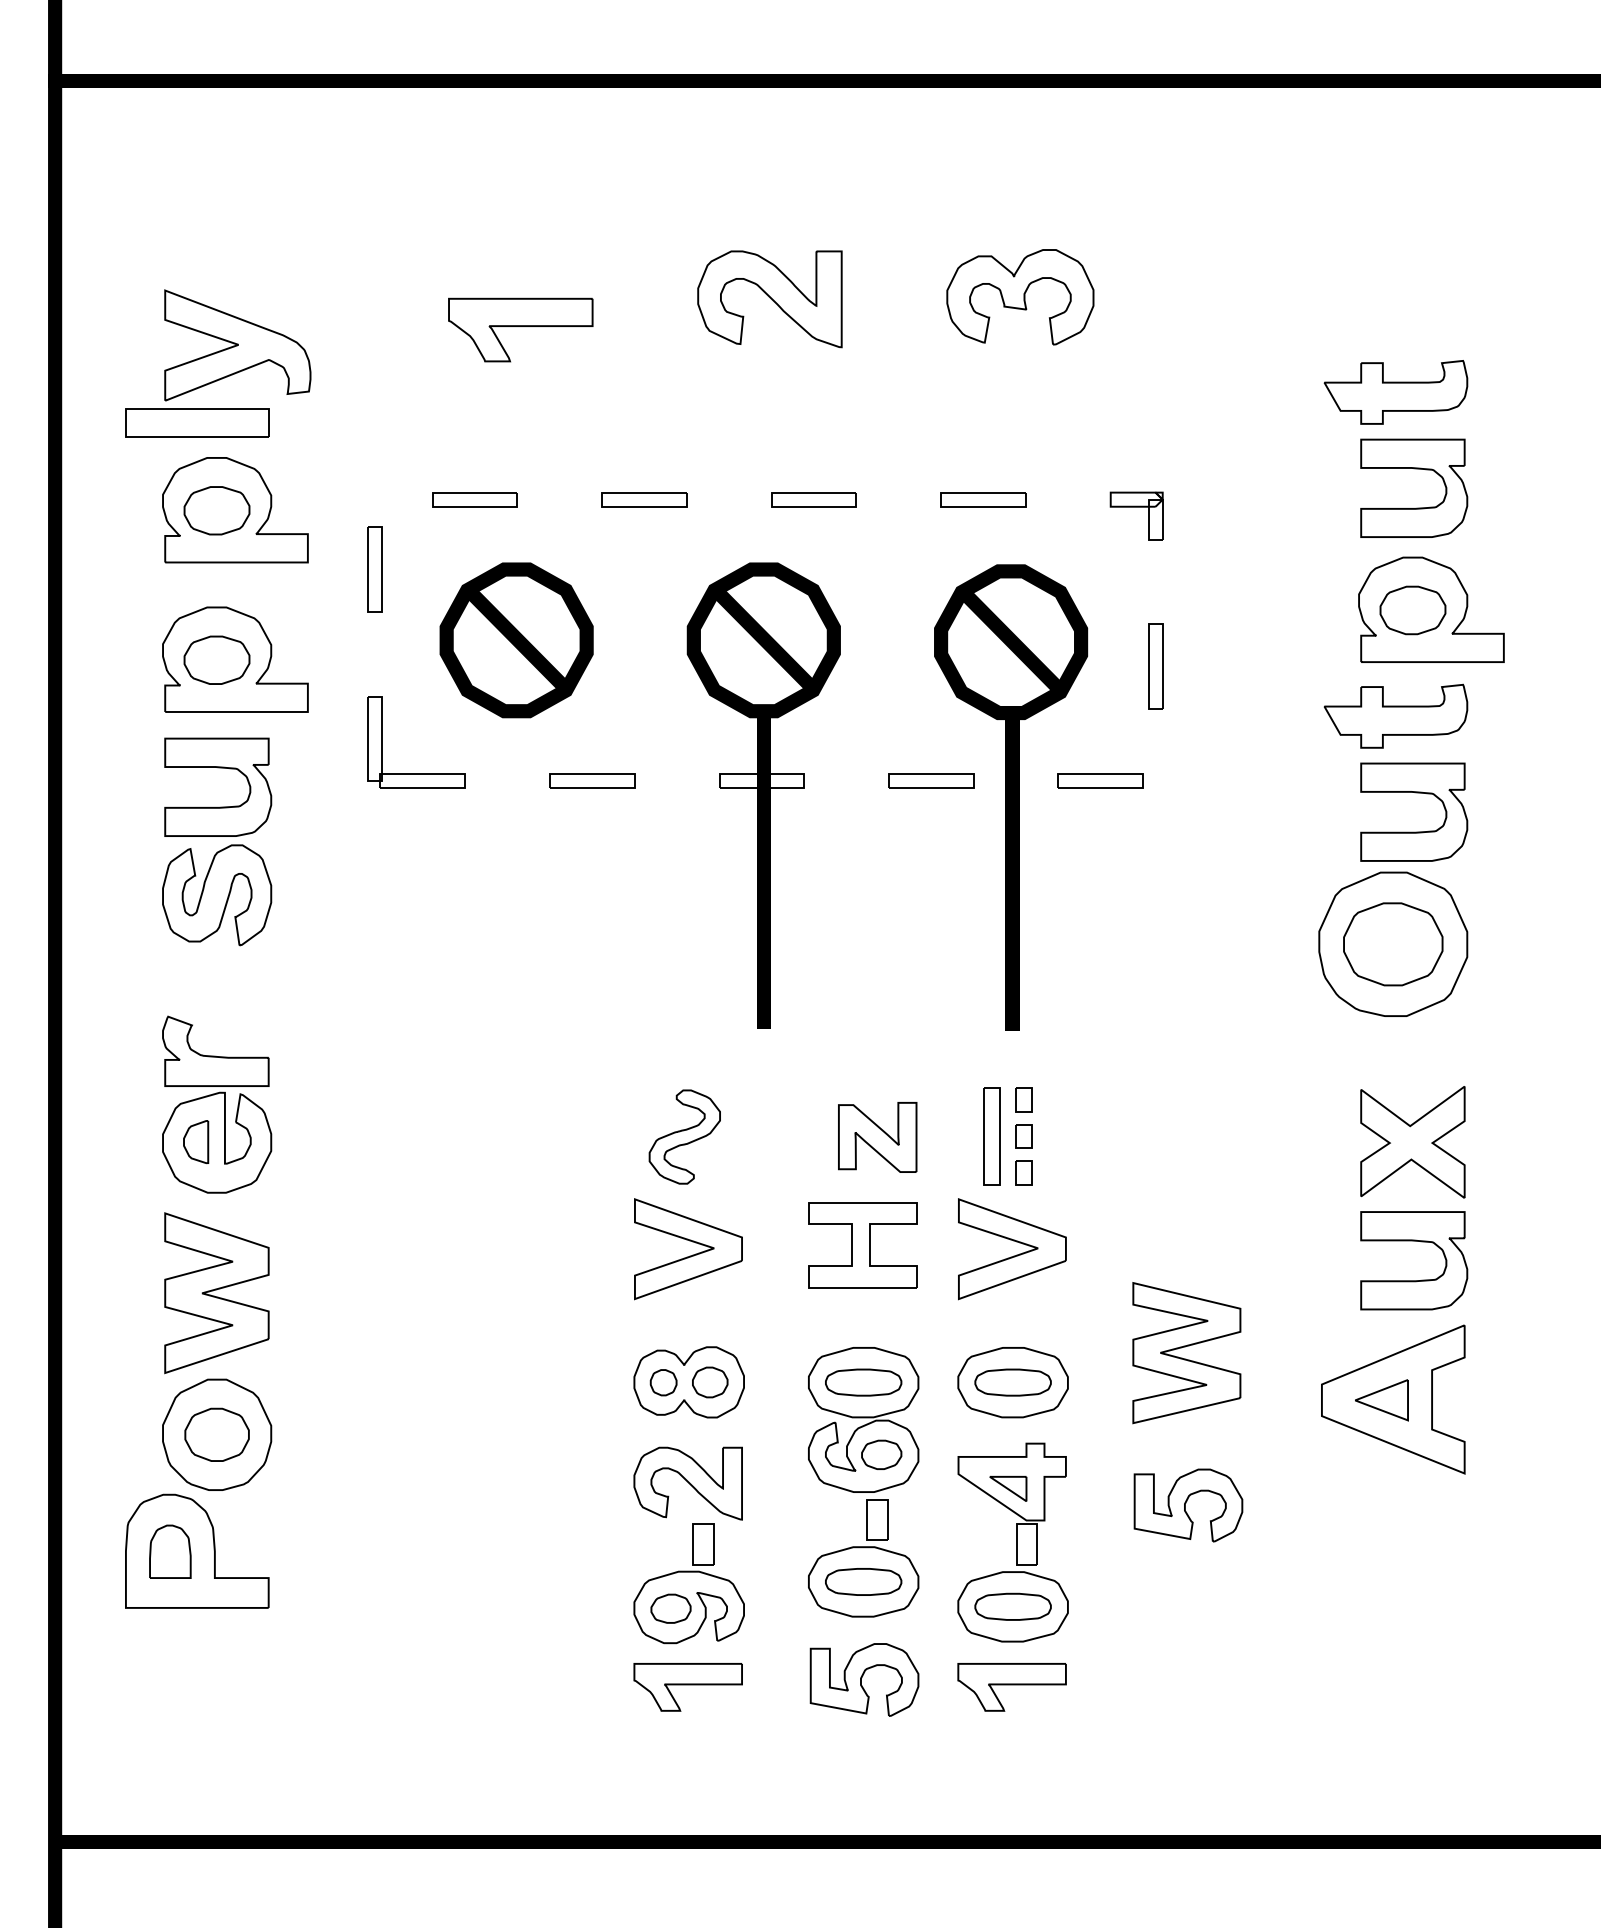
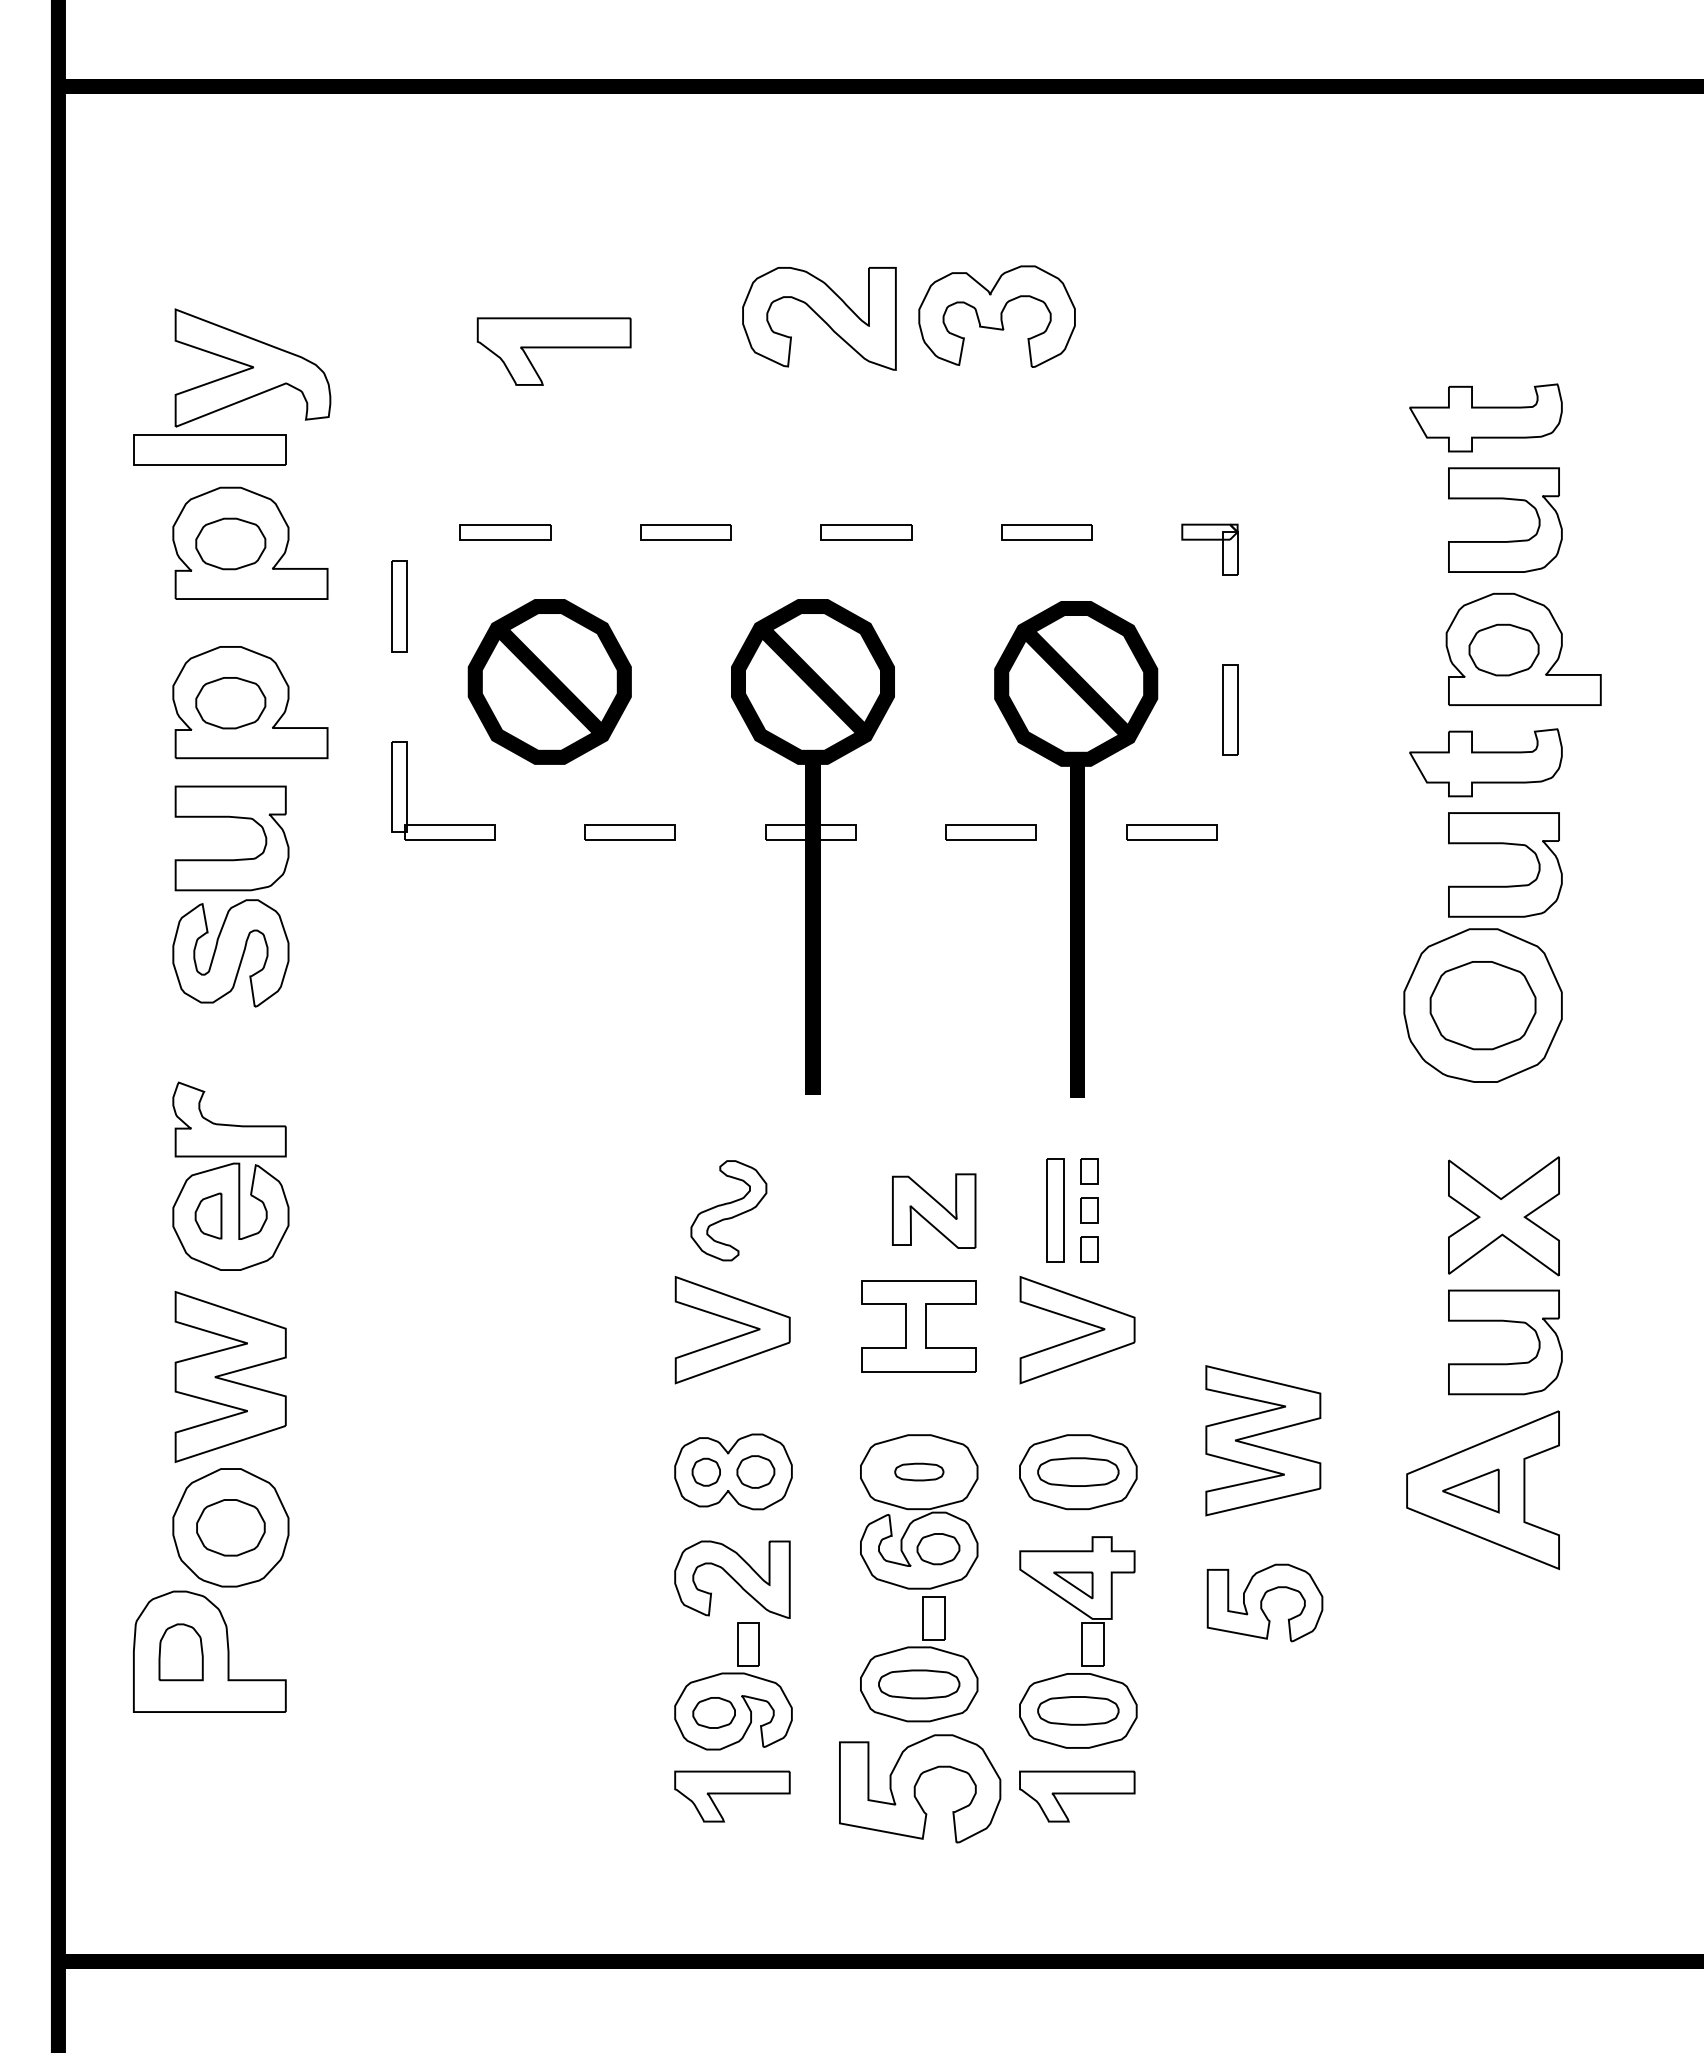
part: (1019, 297) -> (996, 316), moved
part: (863, 1381) -> (919, 1471), size x0.6
part: (864, 1679) -> (920, 1788), size x1.4

